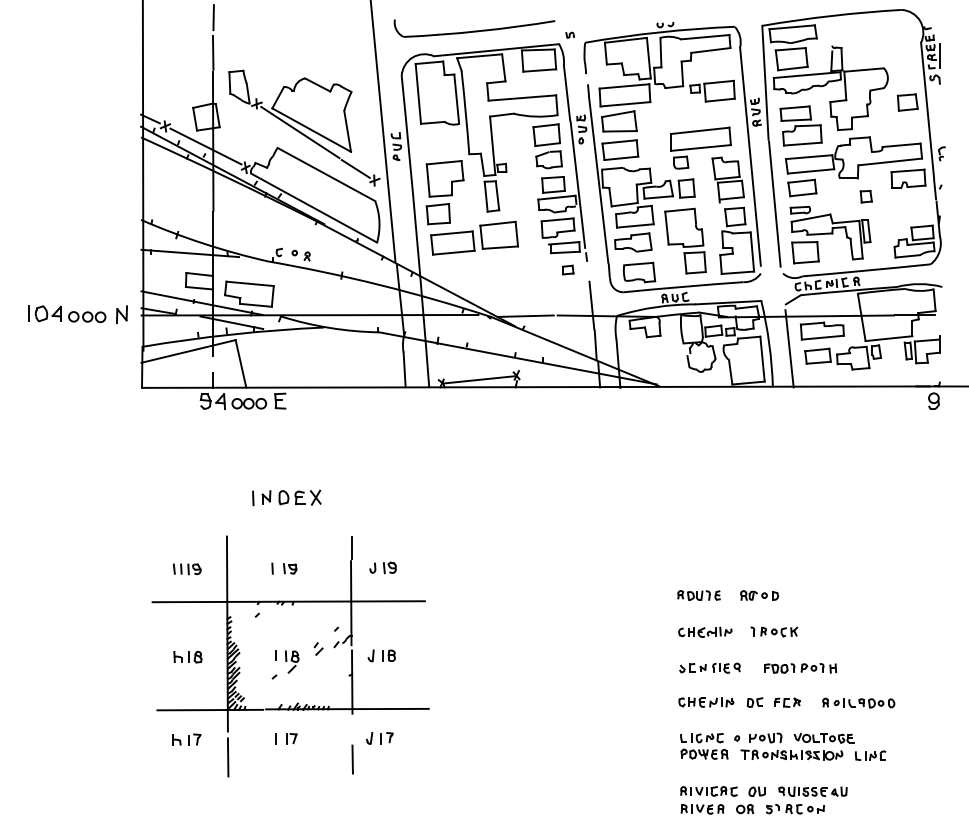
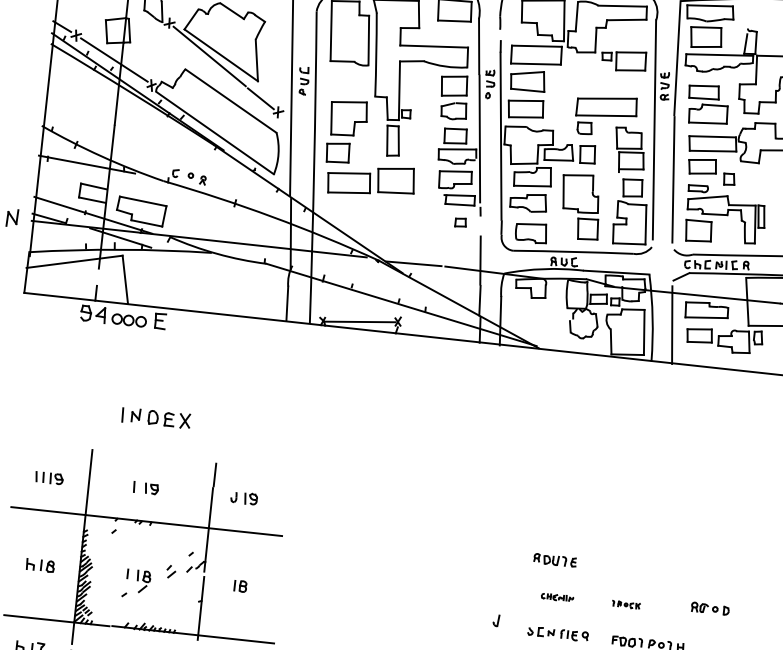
part: (865, 196) -> (728, 179), moved
part: (759, 595) -> (710, 608), moved
part: (705, 631) -> (557, 596), size x0.6
part: (774, 631) -> (626, 604), size x0.6
part: (370, 655) -> (495, 620), moved

